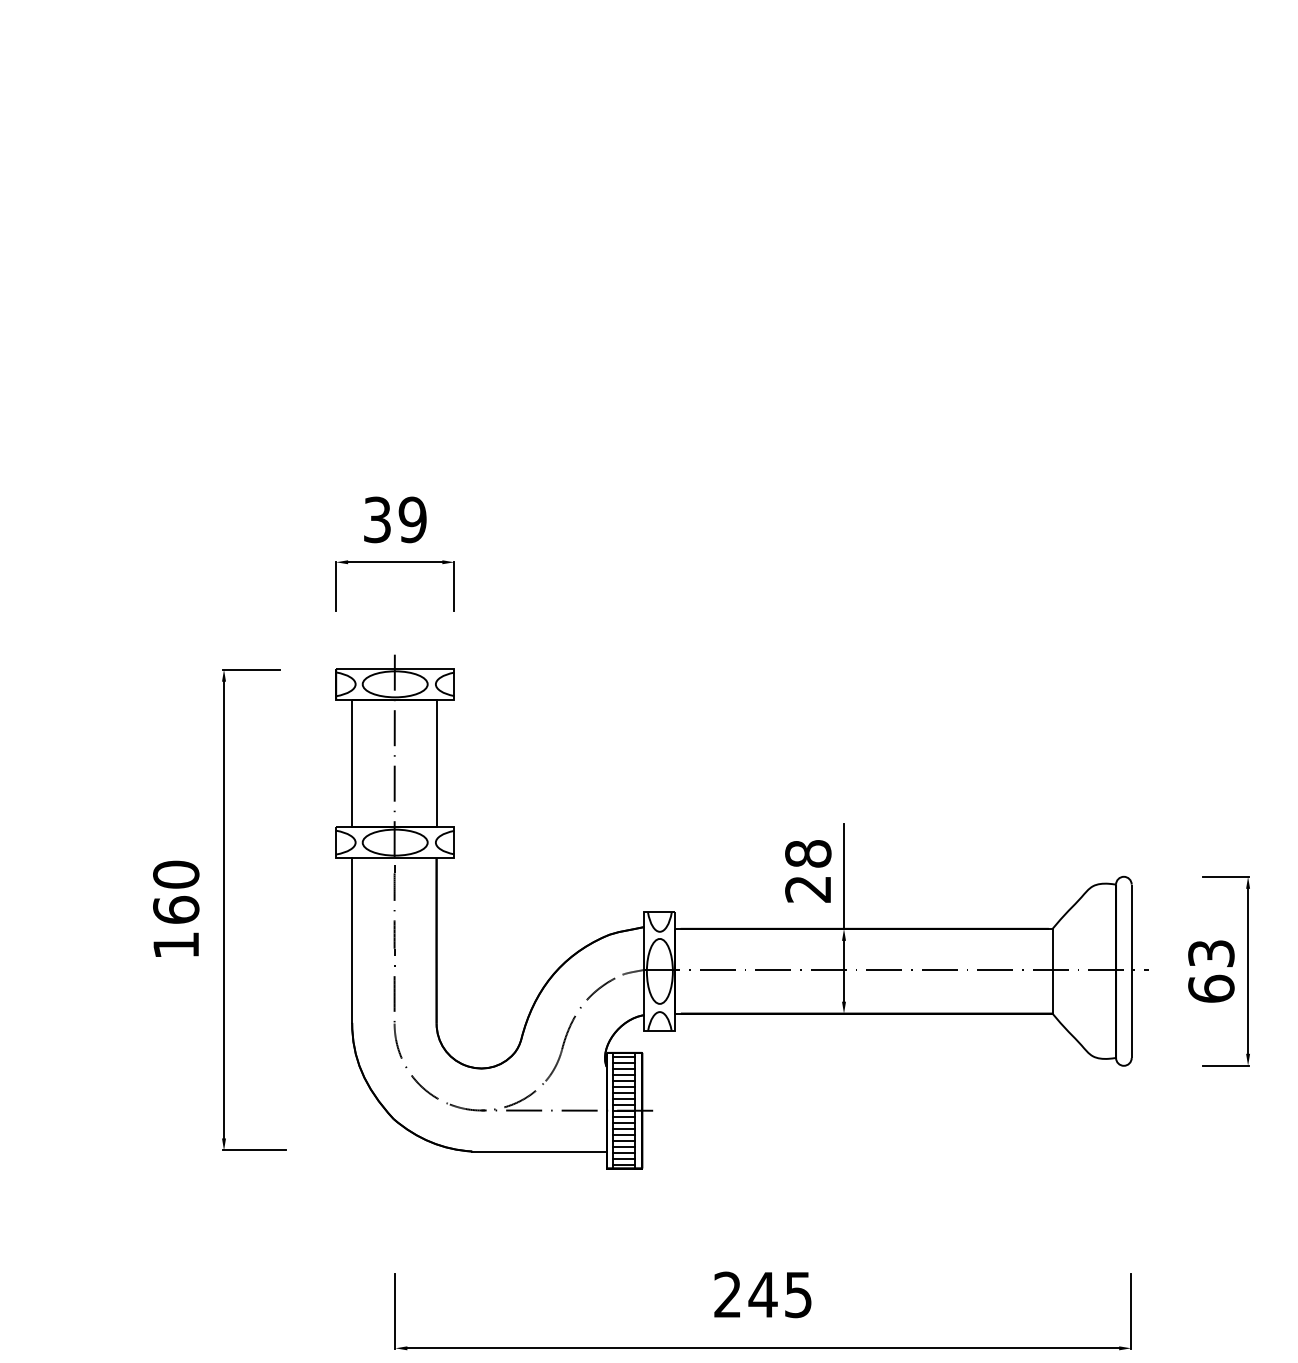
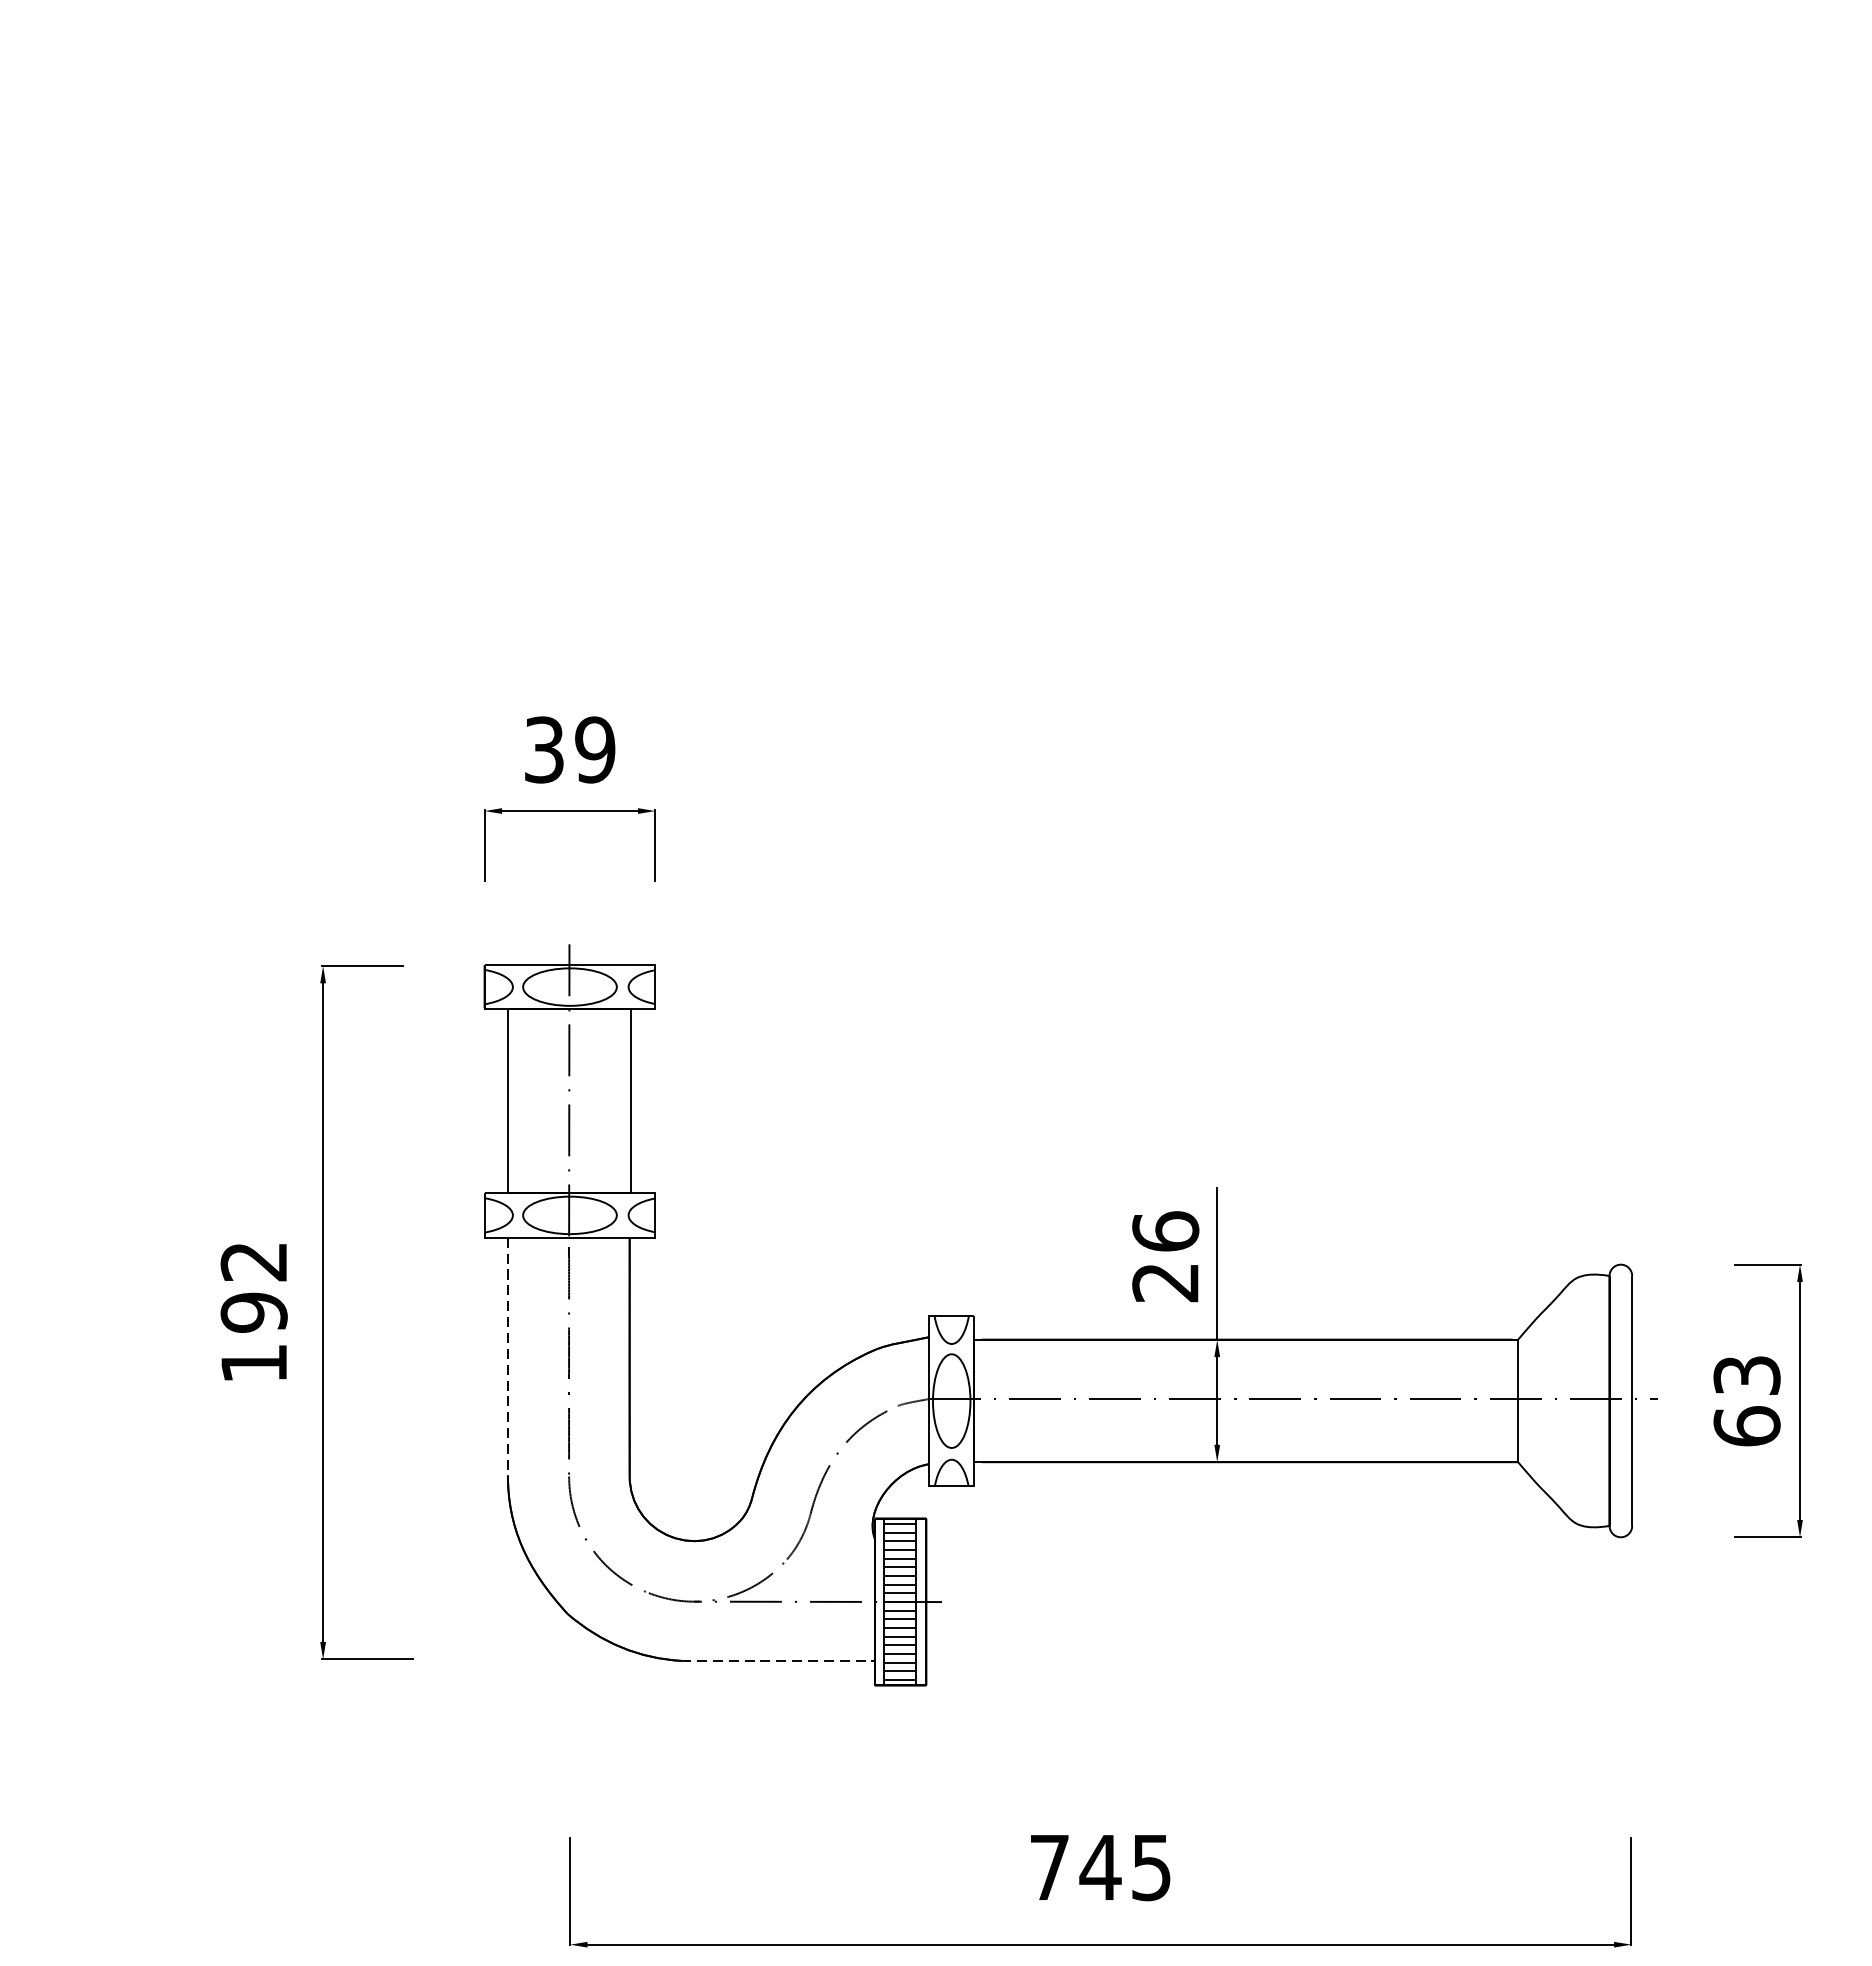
text: (808, 853) -> (1166, 1231), 28 -> 26
text: (176, 892) -> (254, 1287), 160 -> 192
line: (352, 941) -> (508, 1357), solid -> dashed
line: (539, 1151) -> (778, 1660), solid -> dashed
text: (727, 1294) -> (1049, 1867), 245 -> 745

